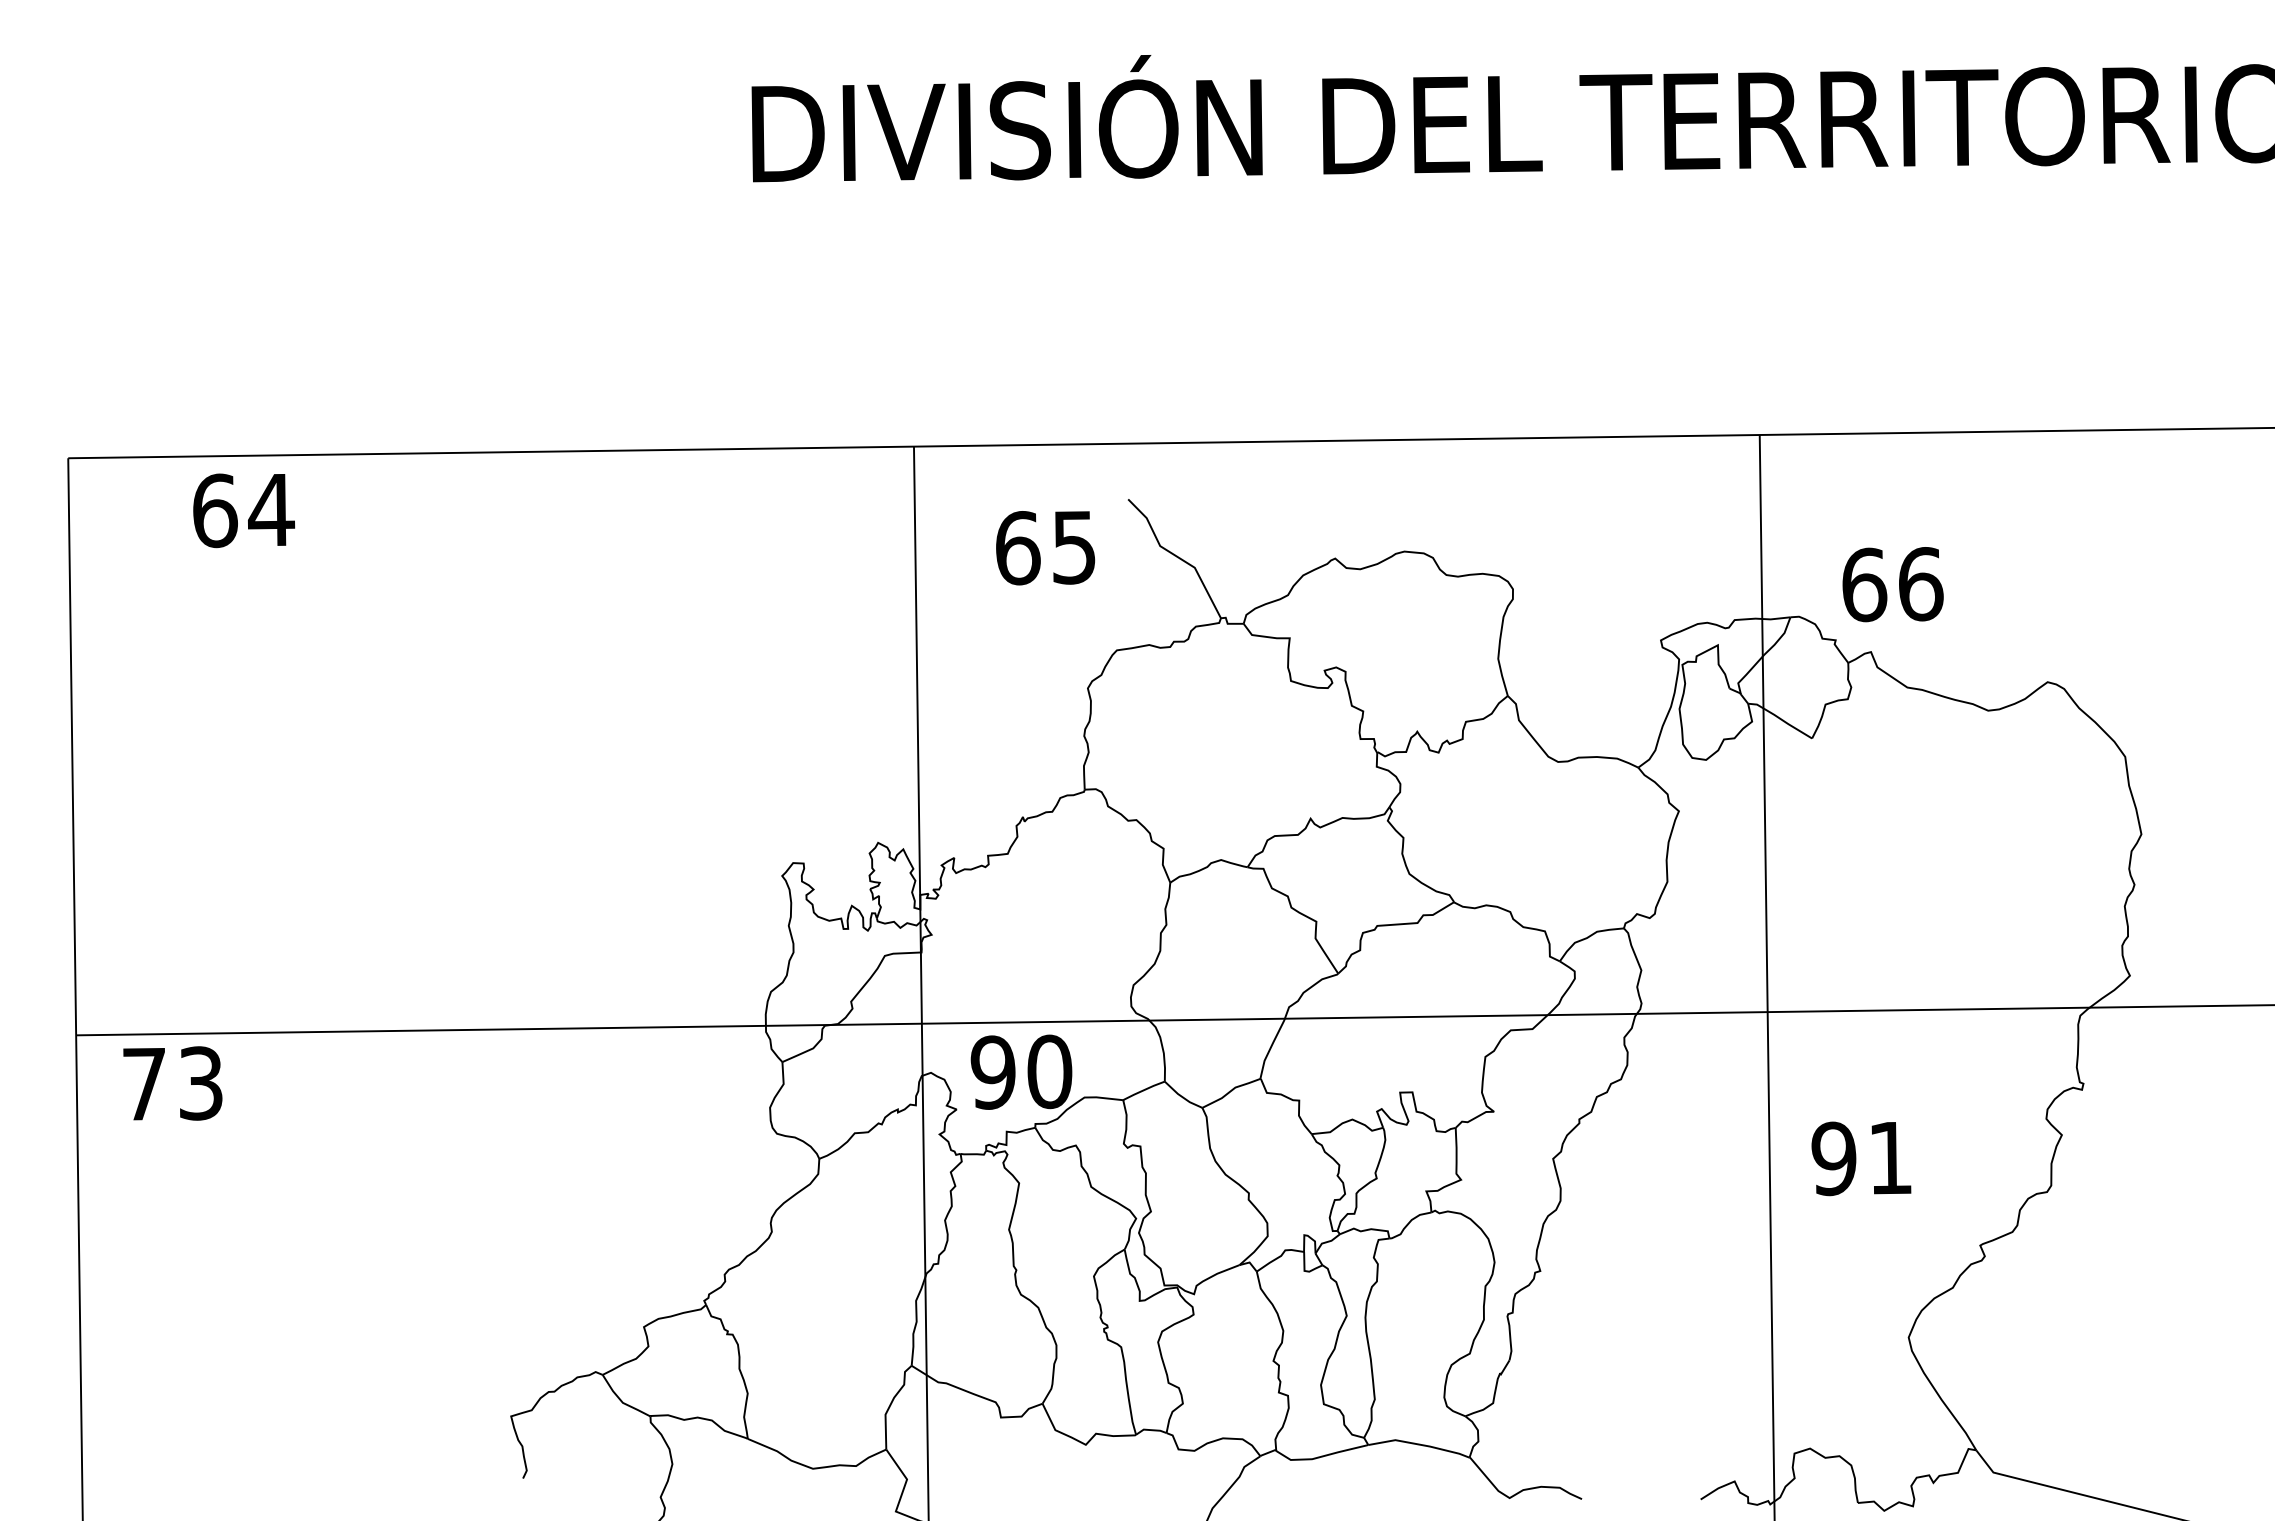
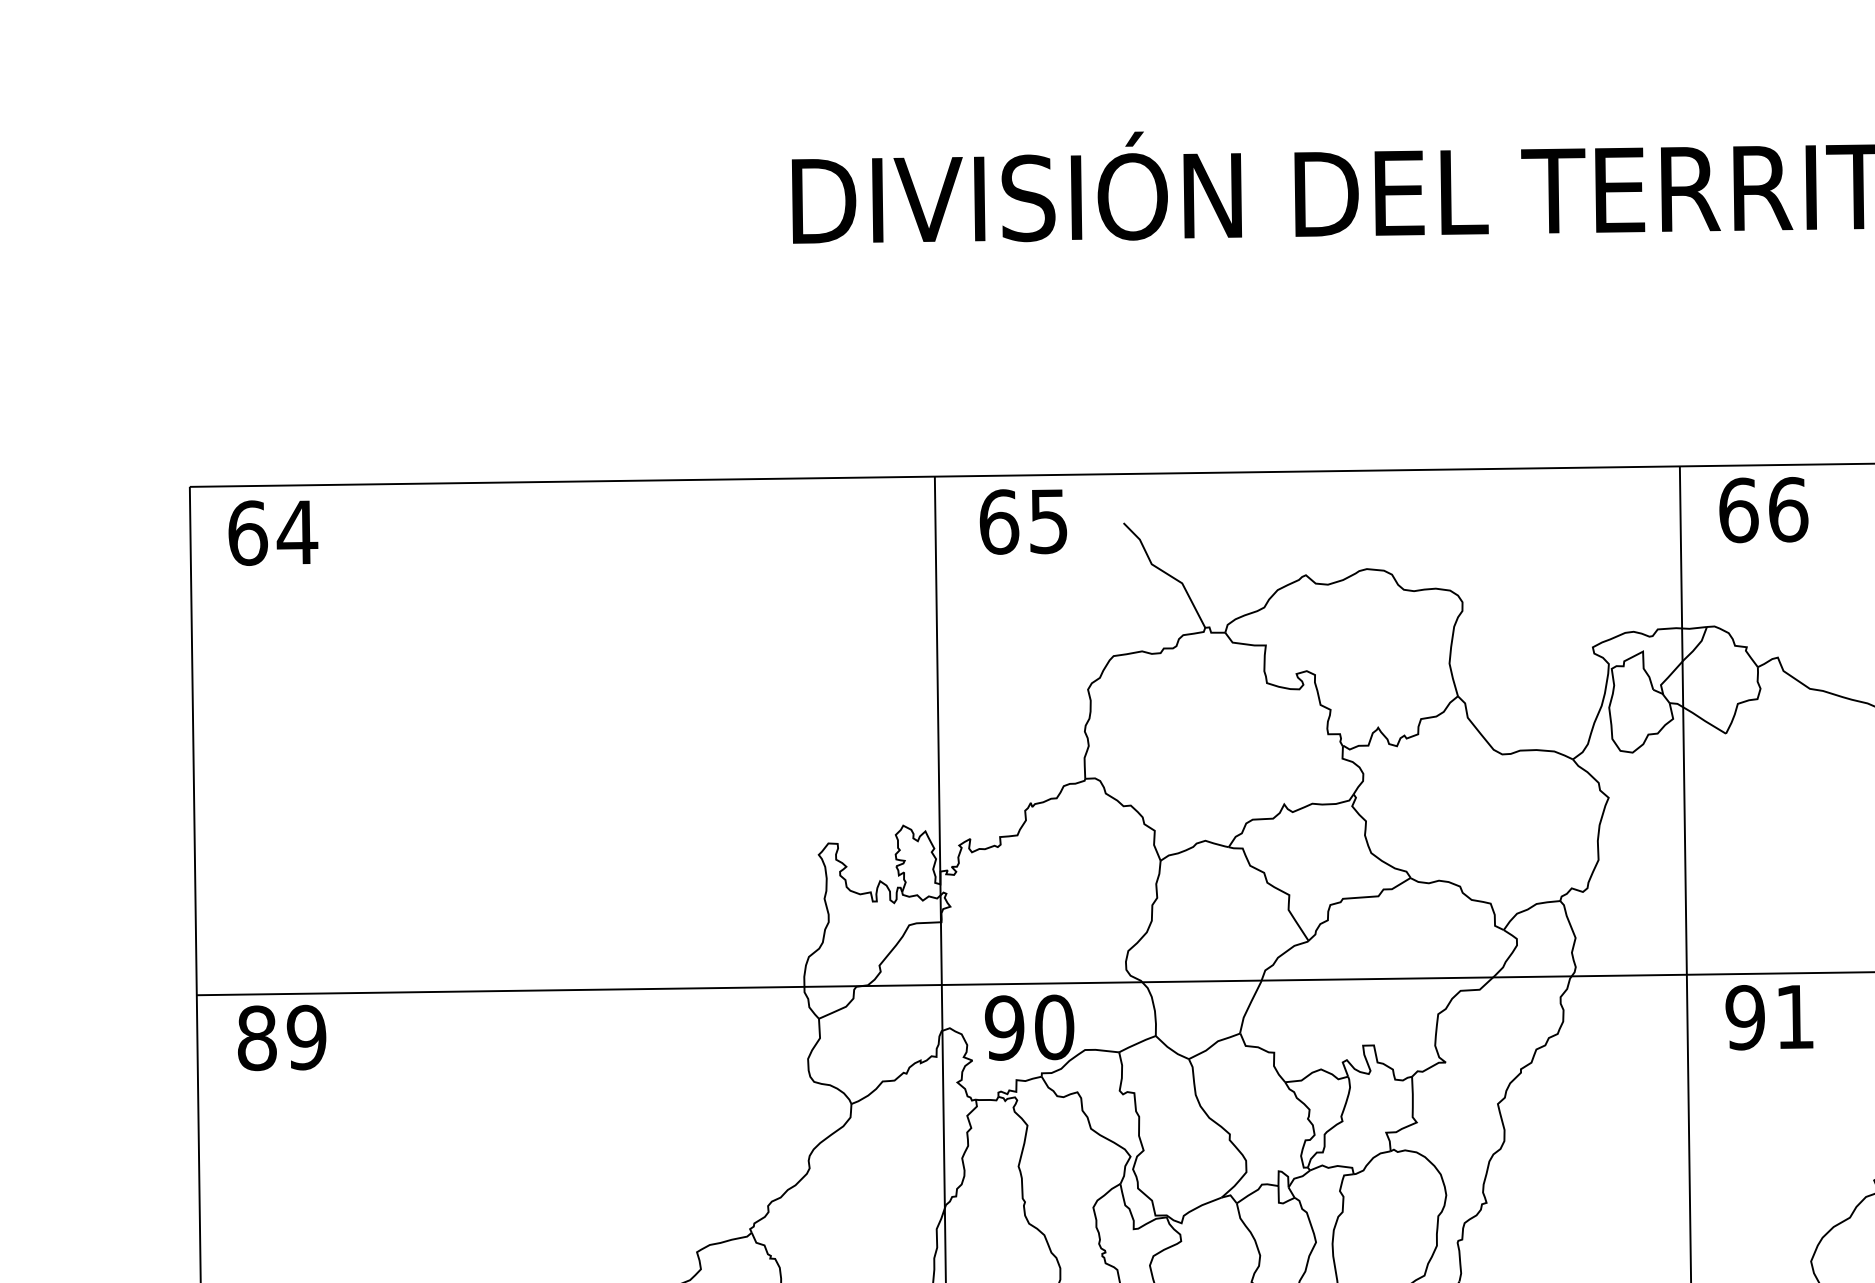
text: (244, 510) -> (273, 532), moved
text: (1045, 548) -> (1023, 522), moved
text: (1892, 584) -> (1763, 509), moved
text: (172, 1083) -> (281, 1037), 73 -> 89
text: (1861, 1158) -> (1769, 1017), moved

